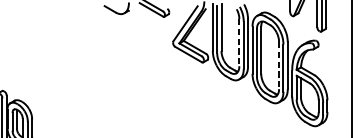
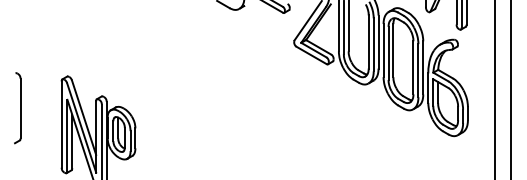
line: (239, 43) -> (368, 42), dashed -> solid
line: (279, 65) -> (413, 67), dashed -> solid

